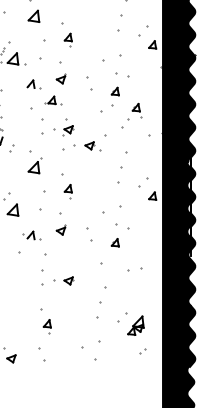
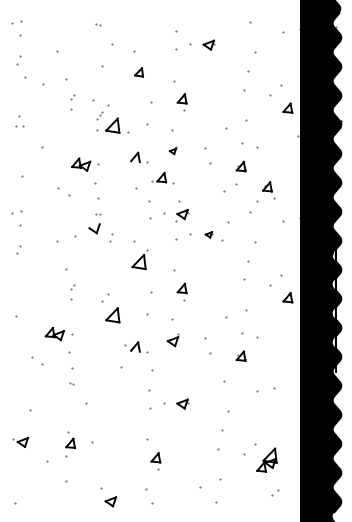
part: (33, 16) -> (138, 72), size x0.6
part: (60, 78) -> (172, 150), size x0.6
part: (89, 145) -> (208, 234), size x0.6

